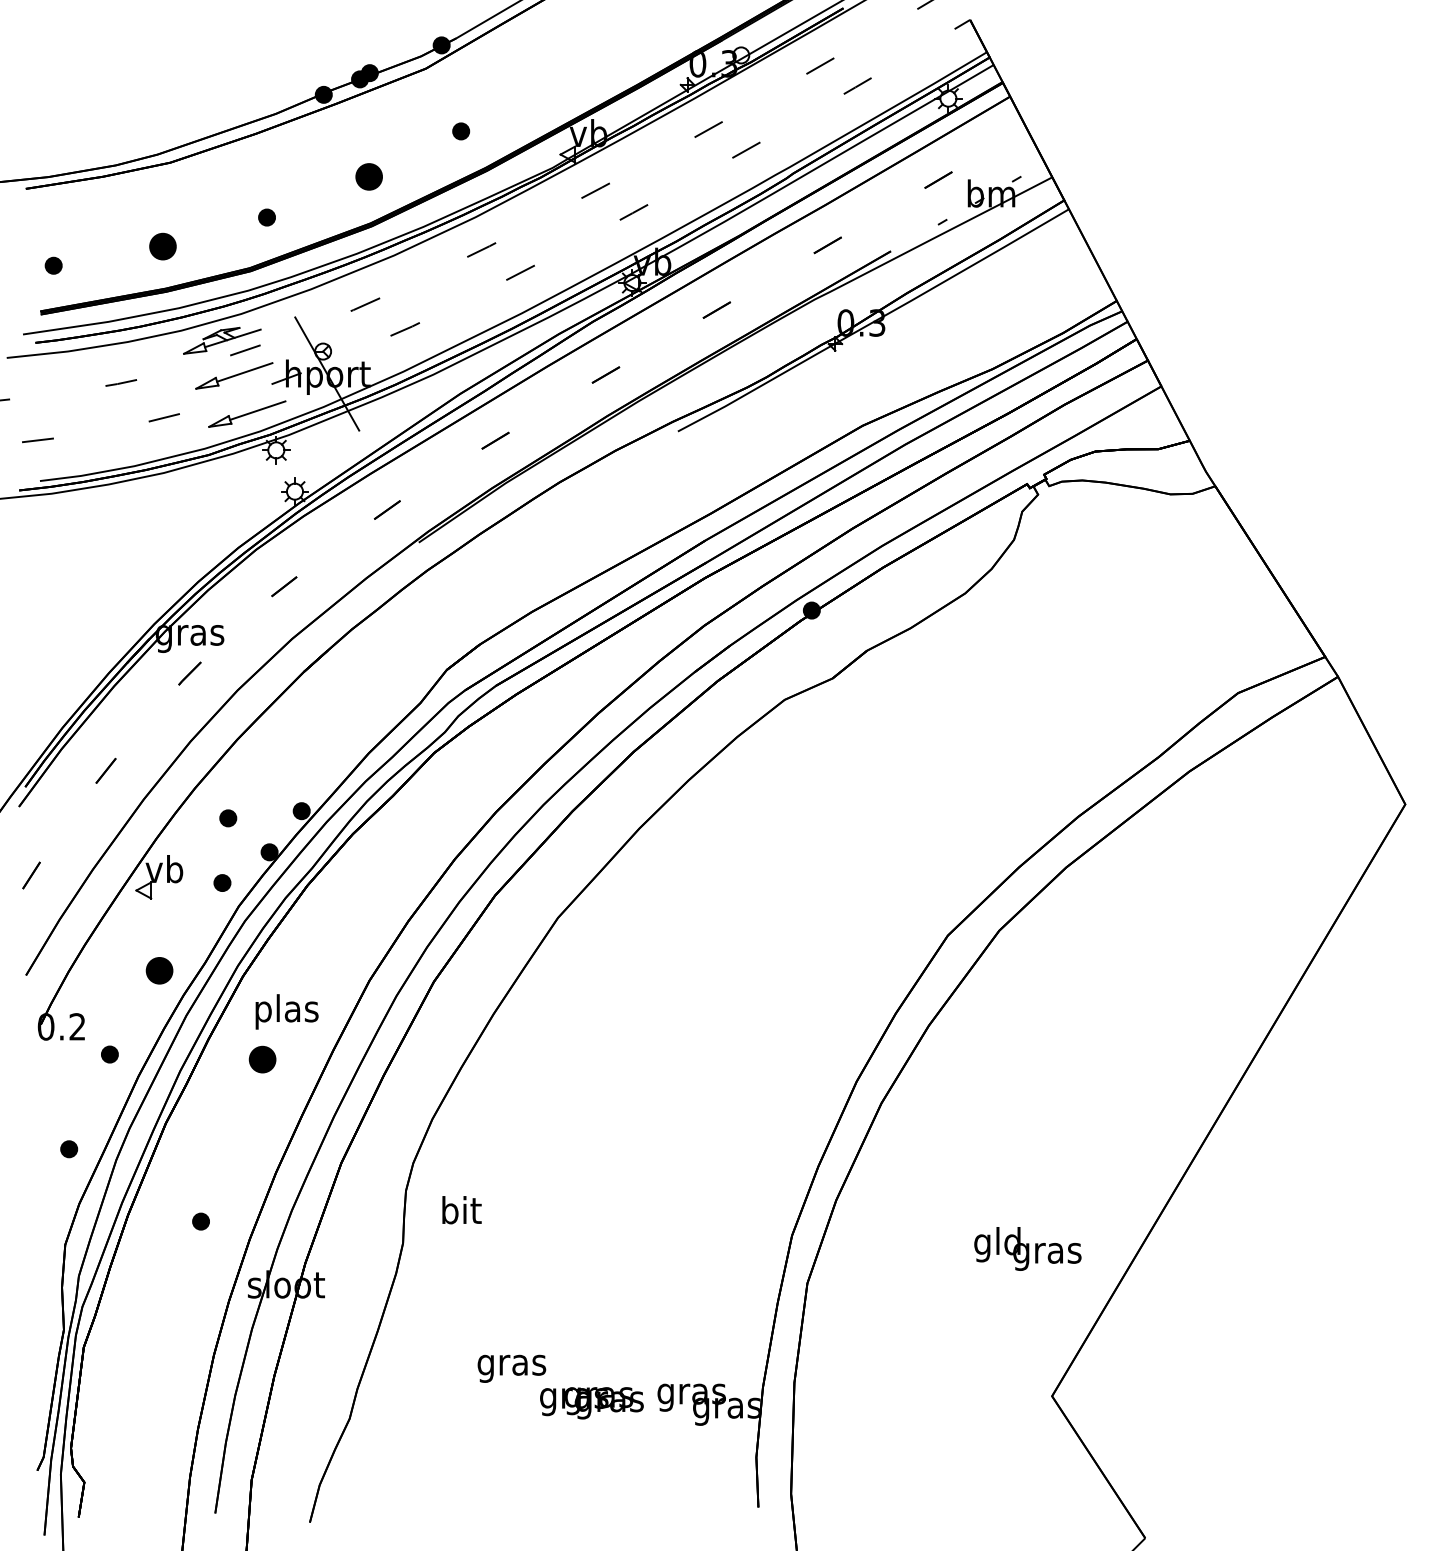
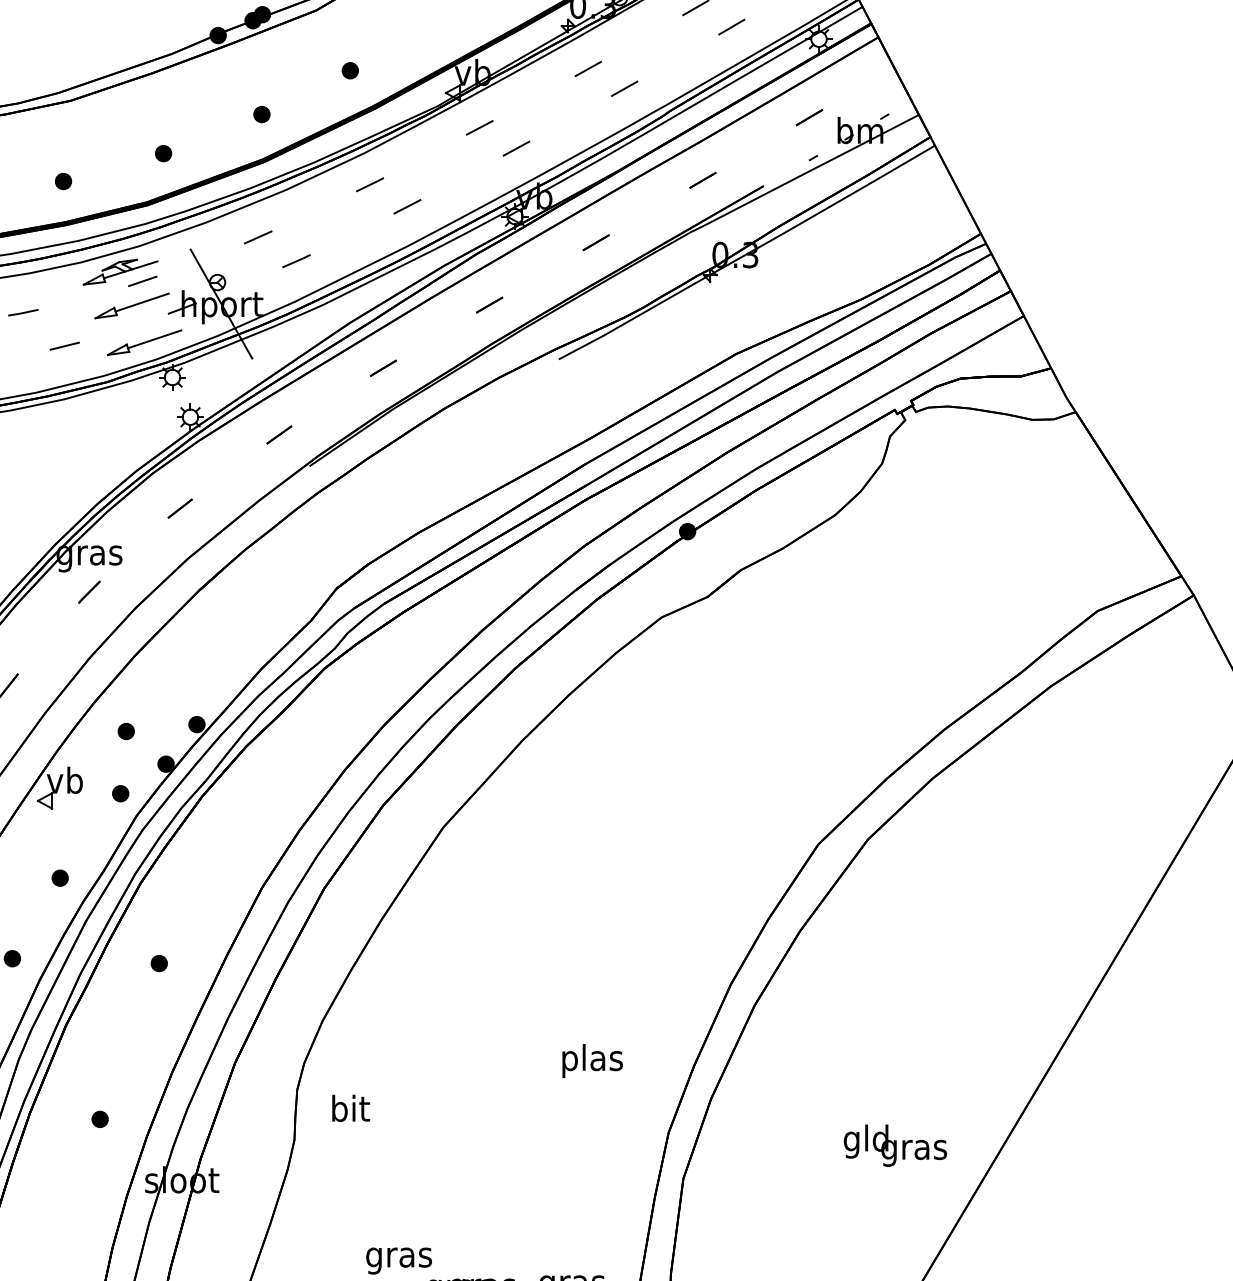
part: (369, 176) -> (262, 114), size x0.62
part: (162, 246) -> (63, 181), size x0.62
part: (159, 970) -> (60, 877), size x0.62
text: (286, 1011) -> (592, 1060), moved
part: (262, 1059) -> (159, 963), size x0.62

